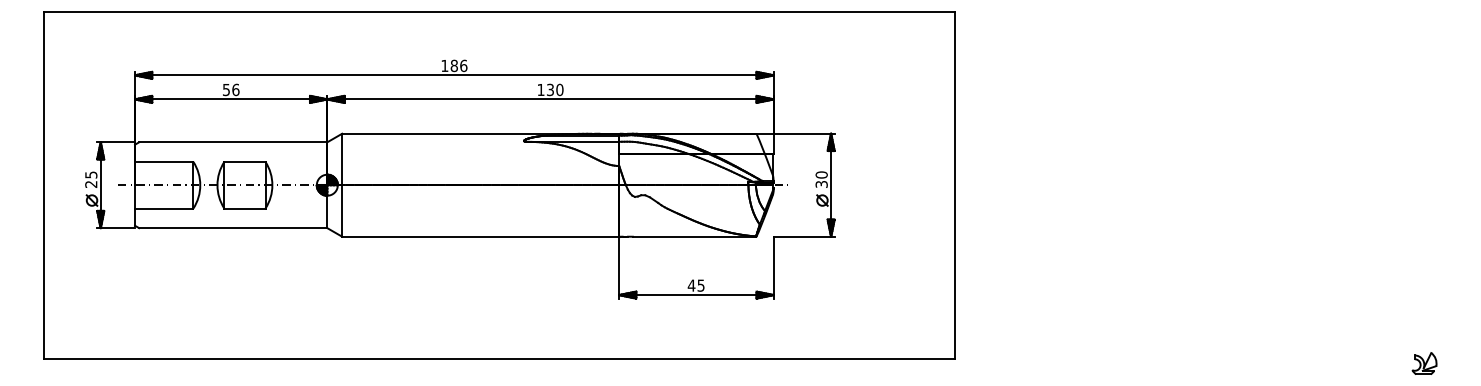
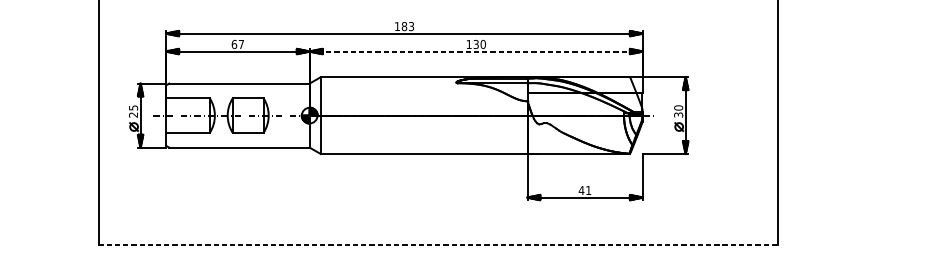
text: (463, 65) -> (411, 26), 186 -> 183
text: (230, 89) -> (237, 44), 56 -> 67
line: (551, 99) -> (477, 51), solid -> dashed
text: (700, 285) -> (588, 190), 45 -> 41
line: (500, 358) -> (438, 244), solid -> dashed

